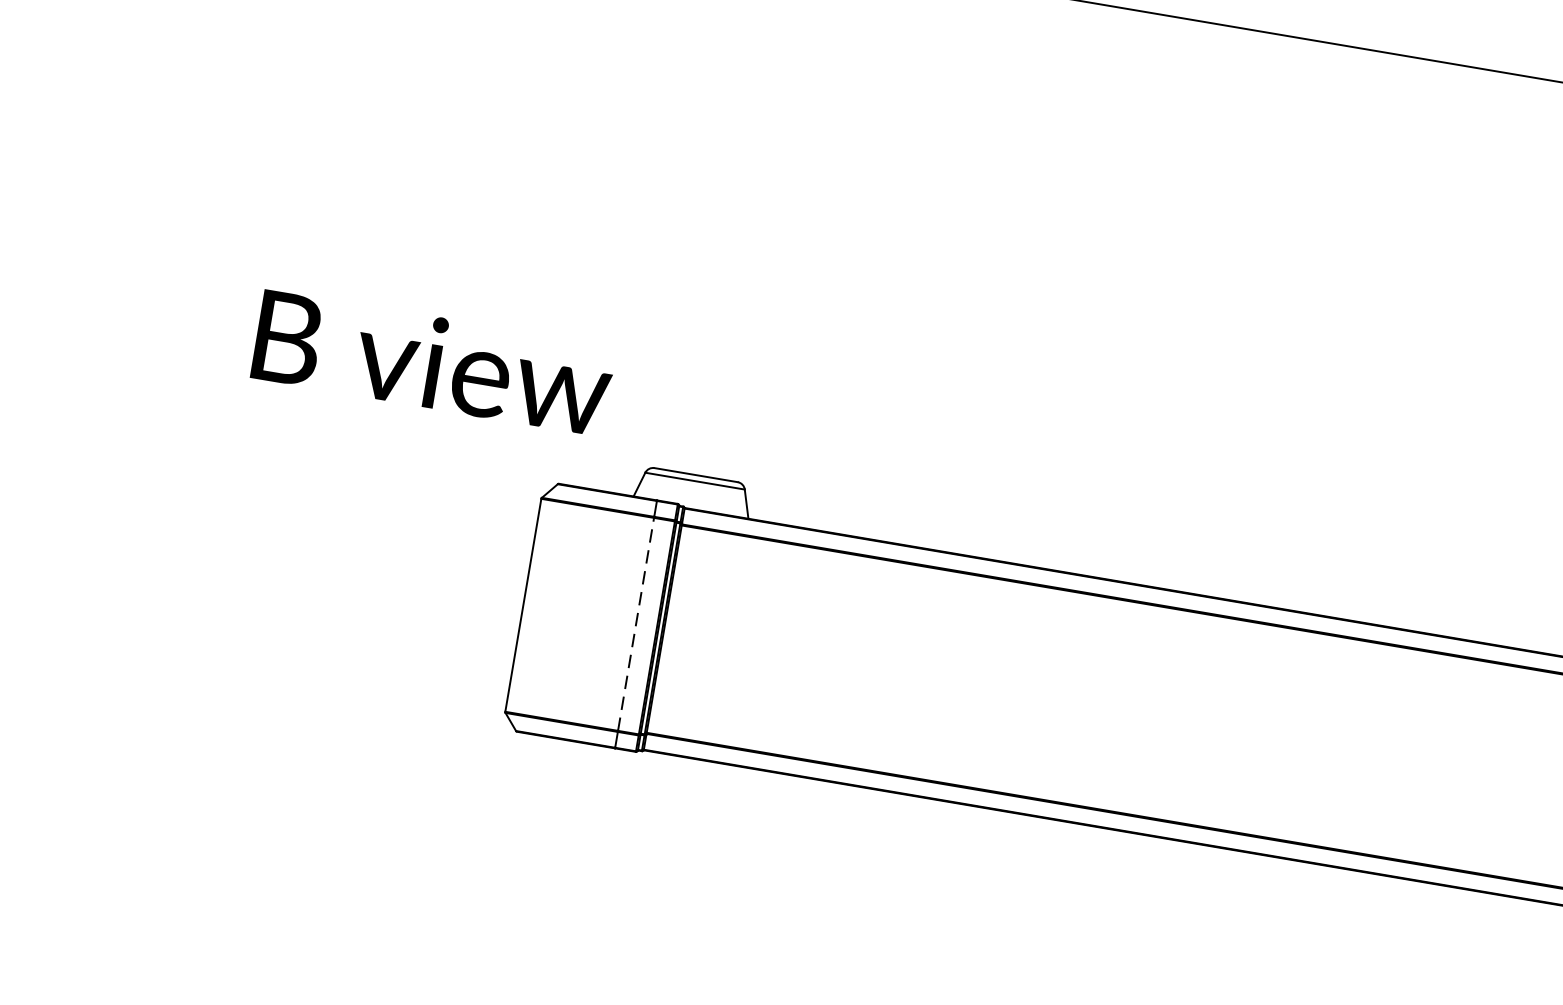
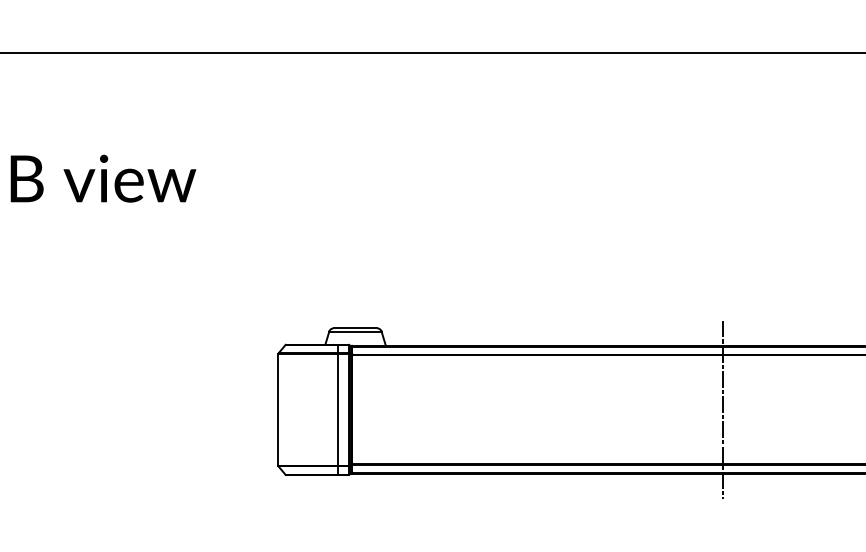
text: (433, 362) -> (103, 178), moved
line: (635, 623) -> (337, 409), dashed -> solid
line: (1367, 747) -> (722, 409), added

